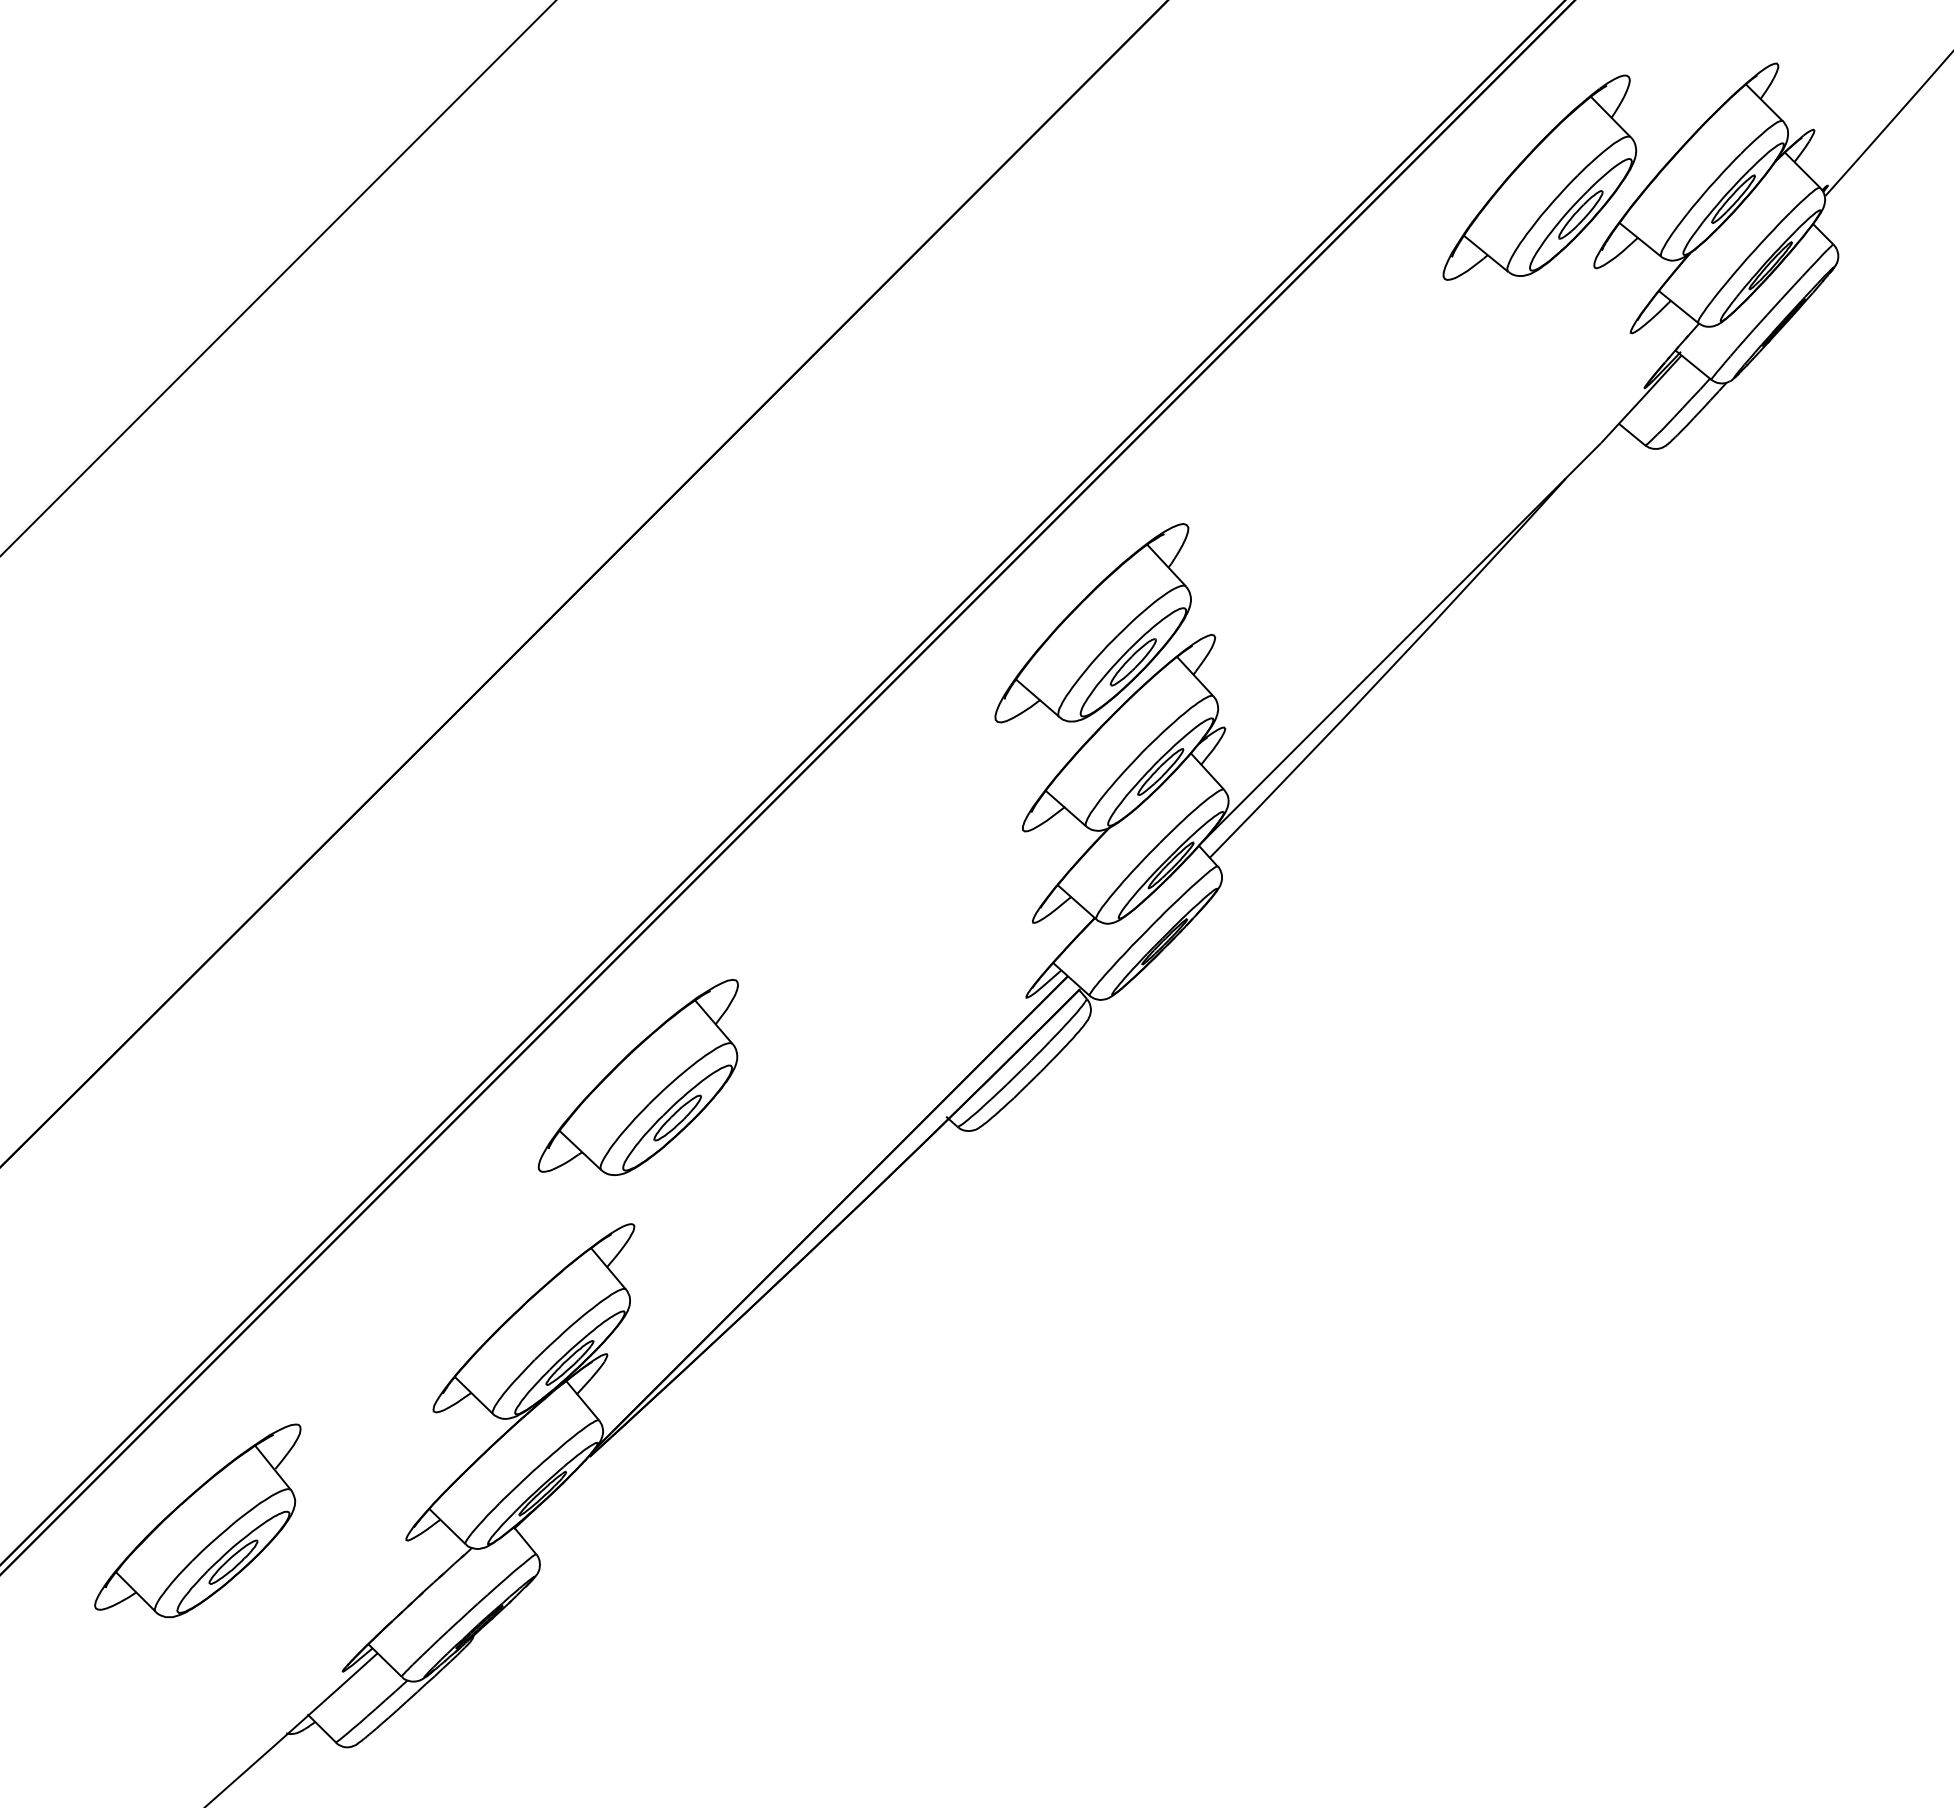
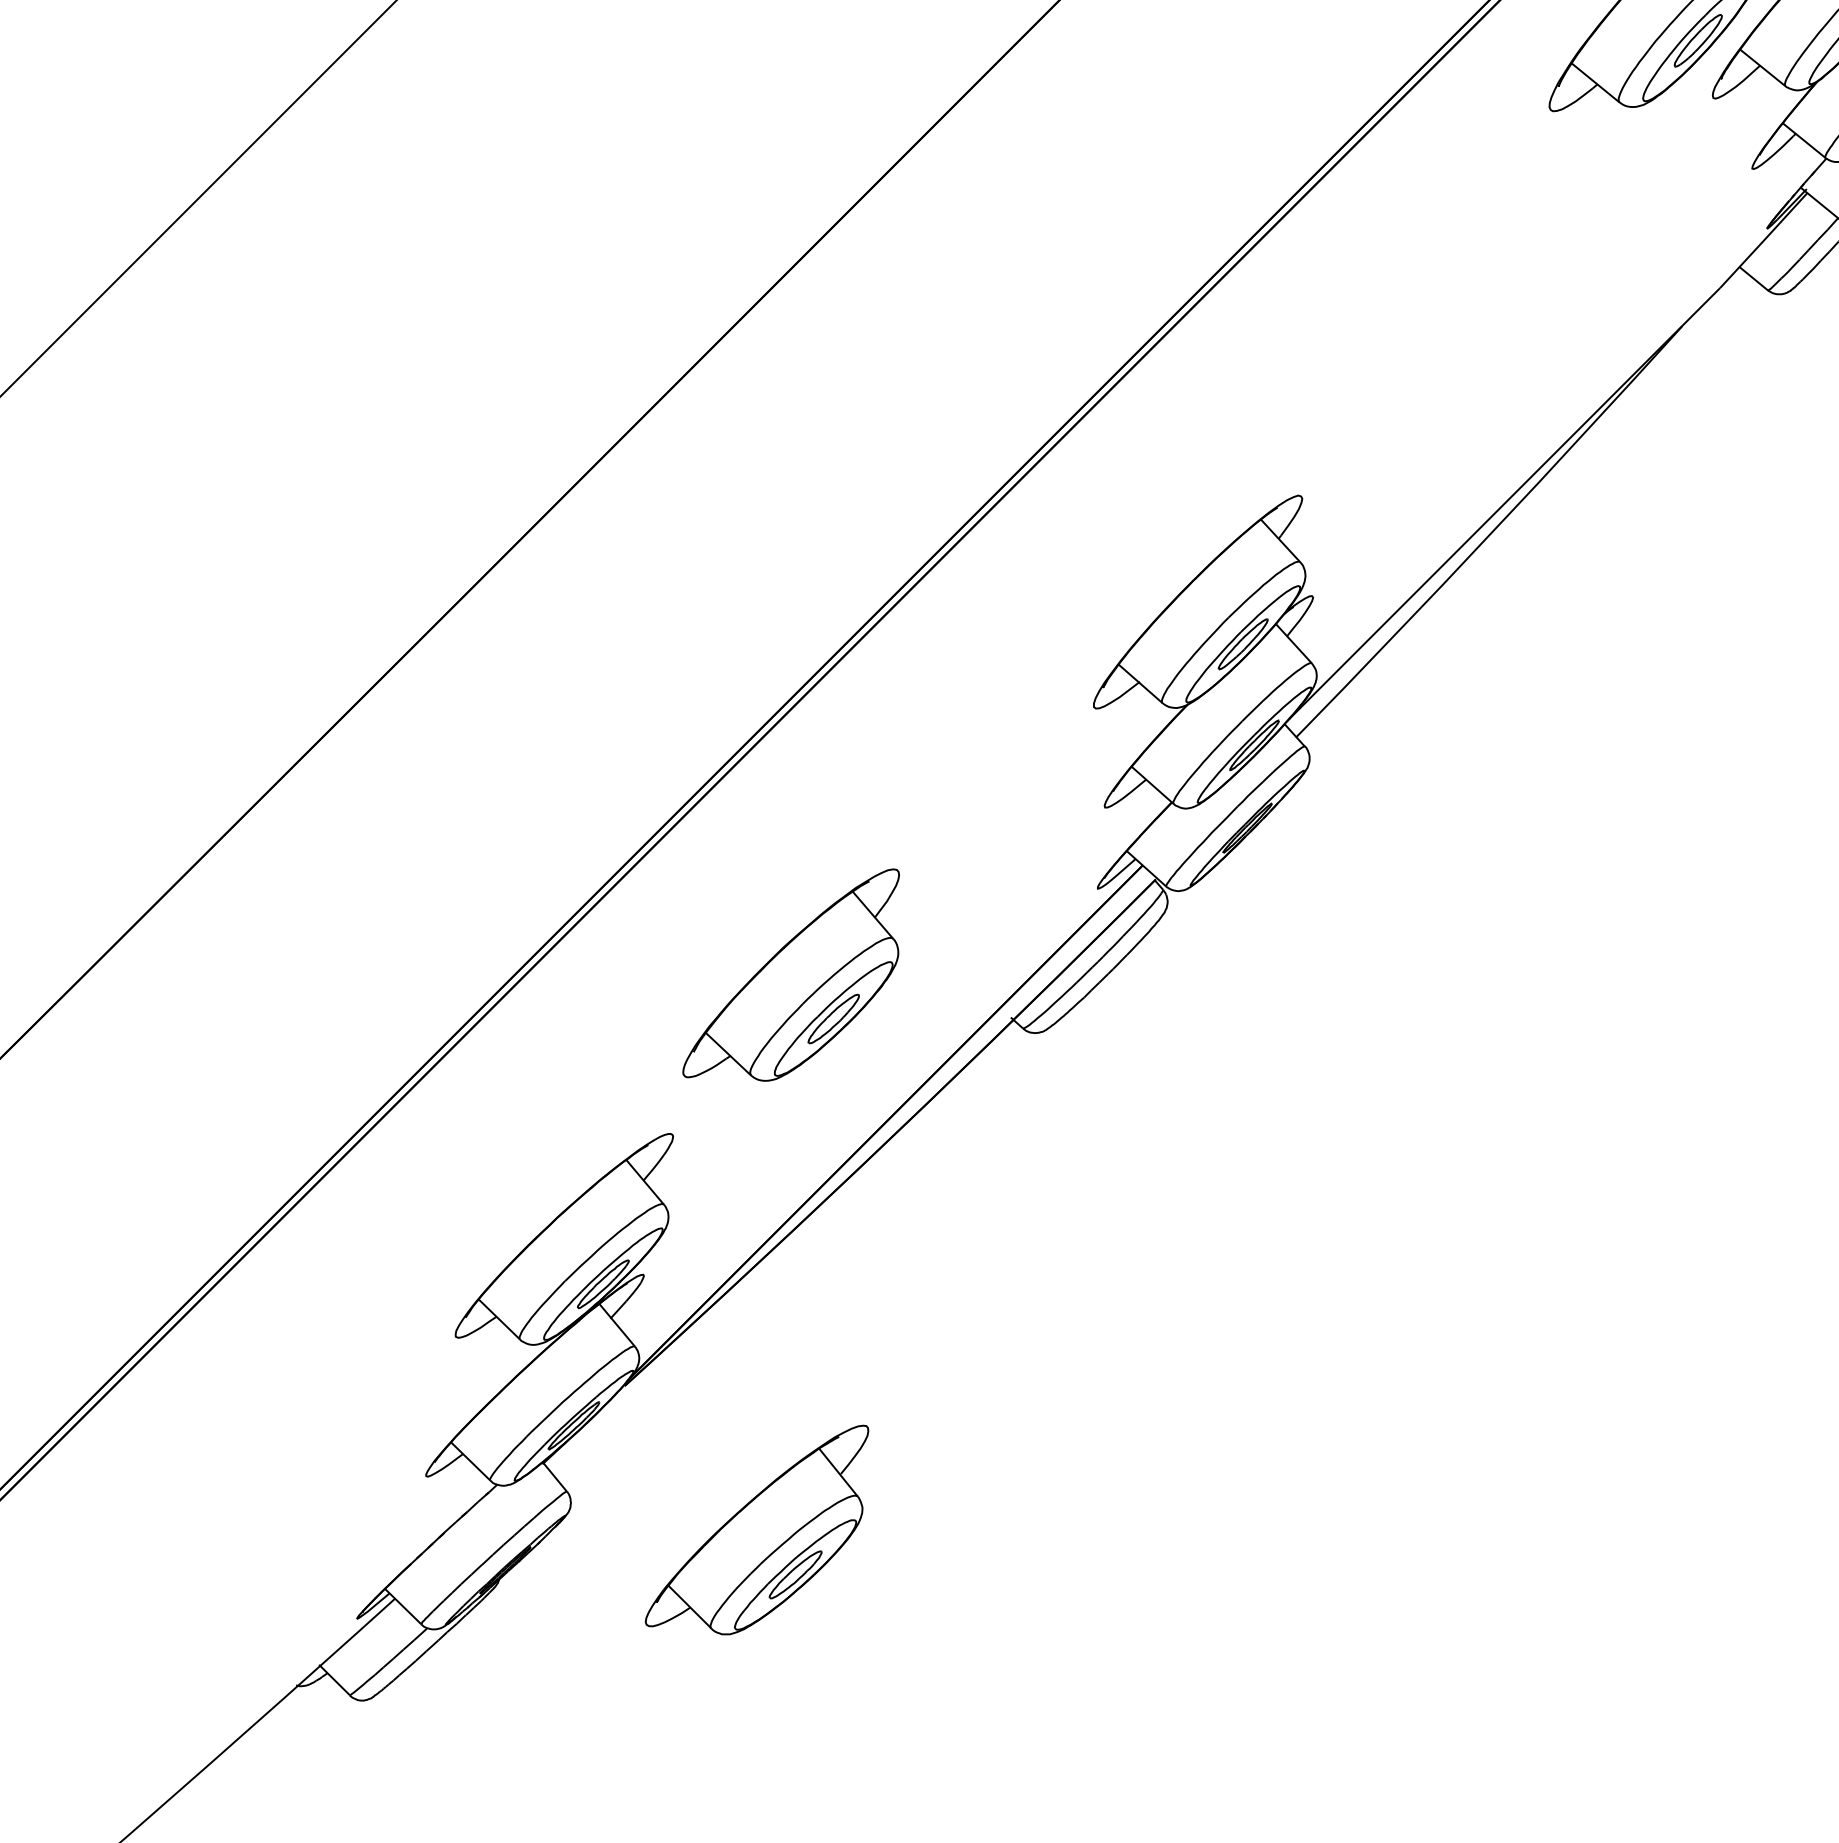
part: (1092, 623) -> (1169, 483), removed
part: (637, 1077) -> (790, 975), moved
part: (197, 1520) -> (756, 1529), moved

